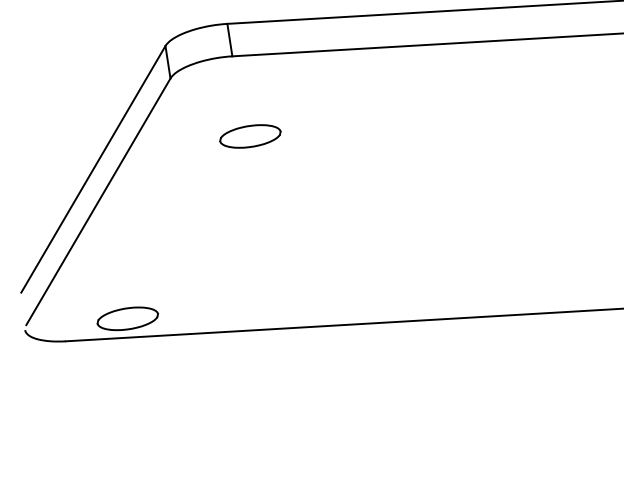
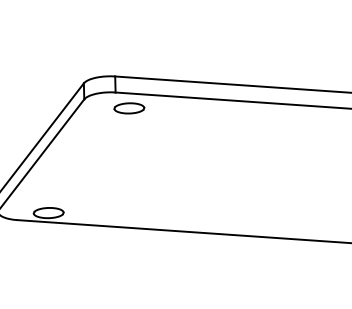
part: (250, 136) -> (129, 108), moved

